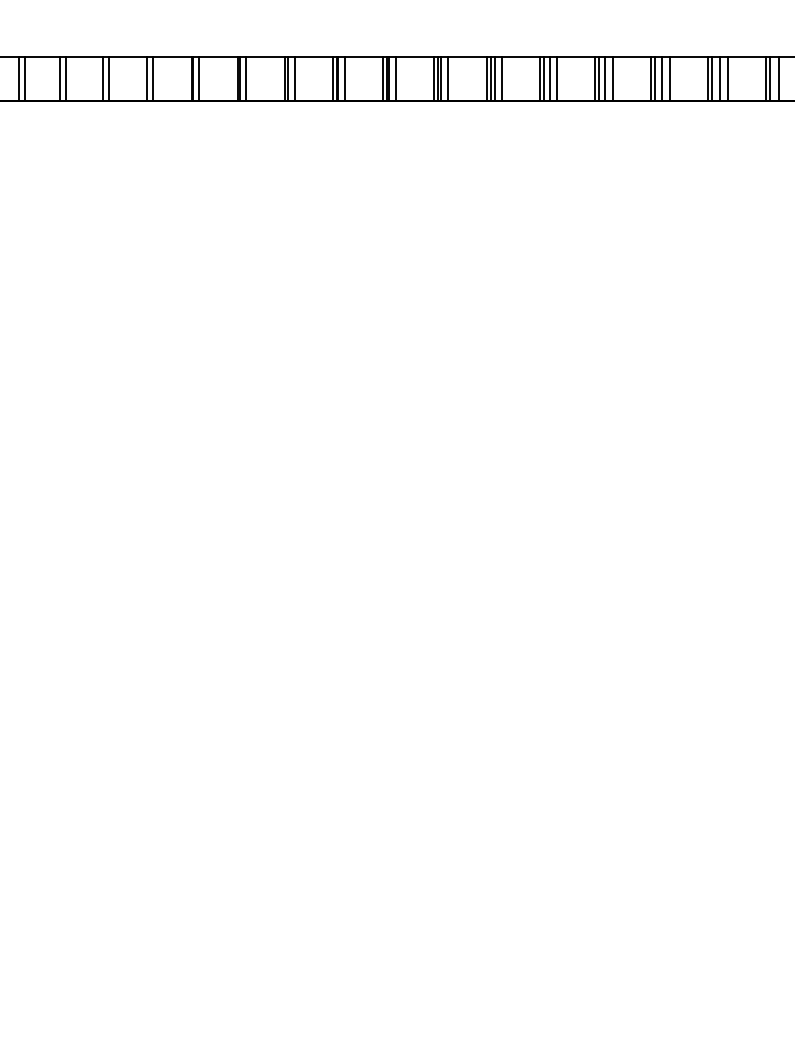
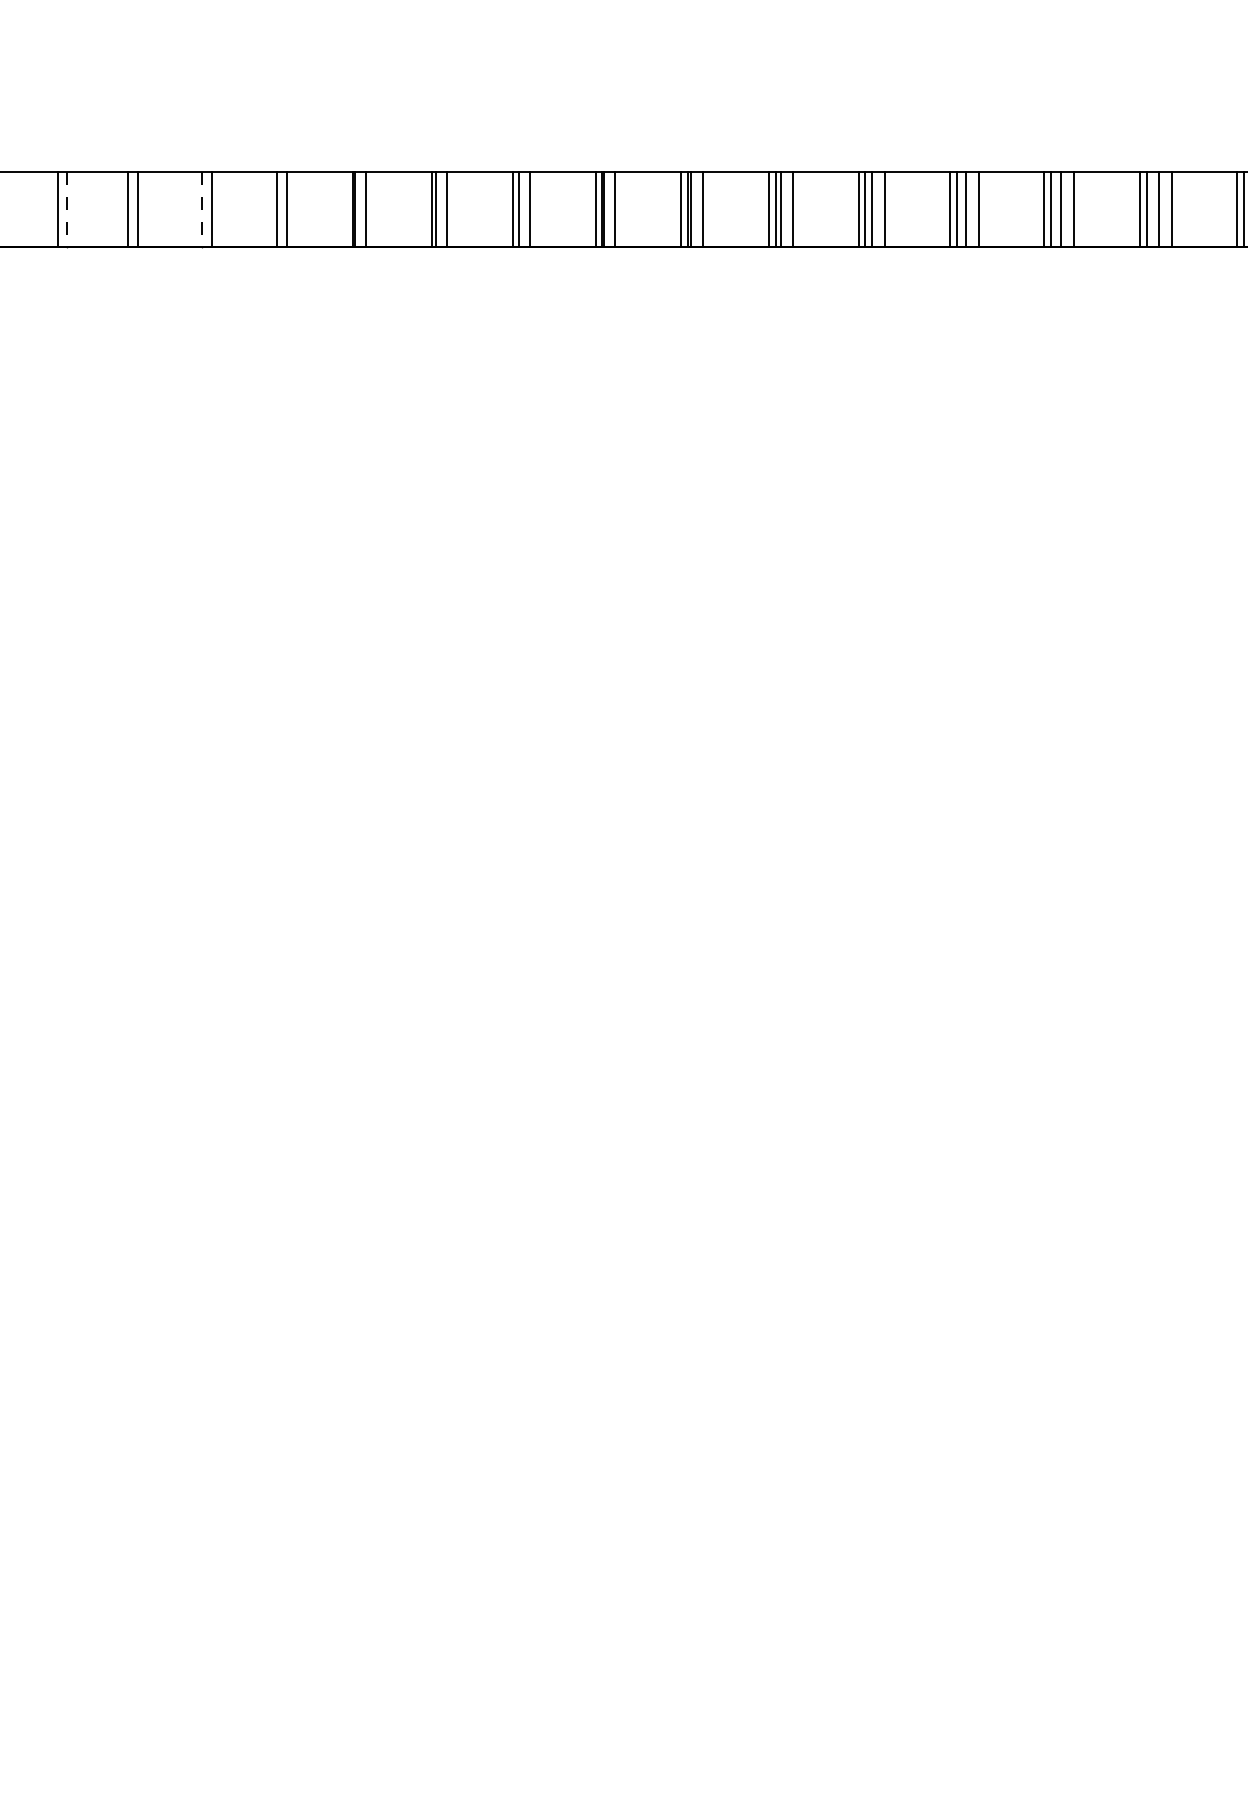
line: (24, 79) -> (66, 210), solid -> dashed
line: (103, 79) -> (202, 210), solid -> dashed

